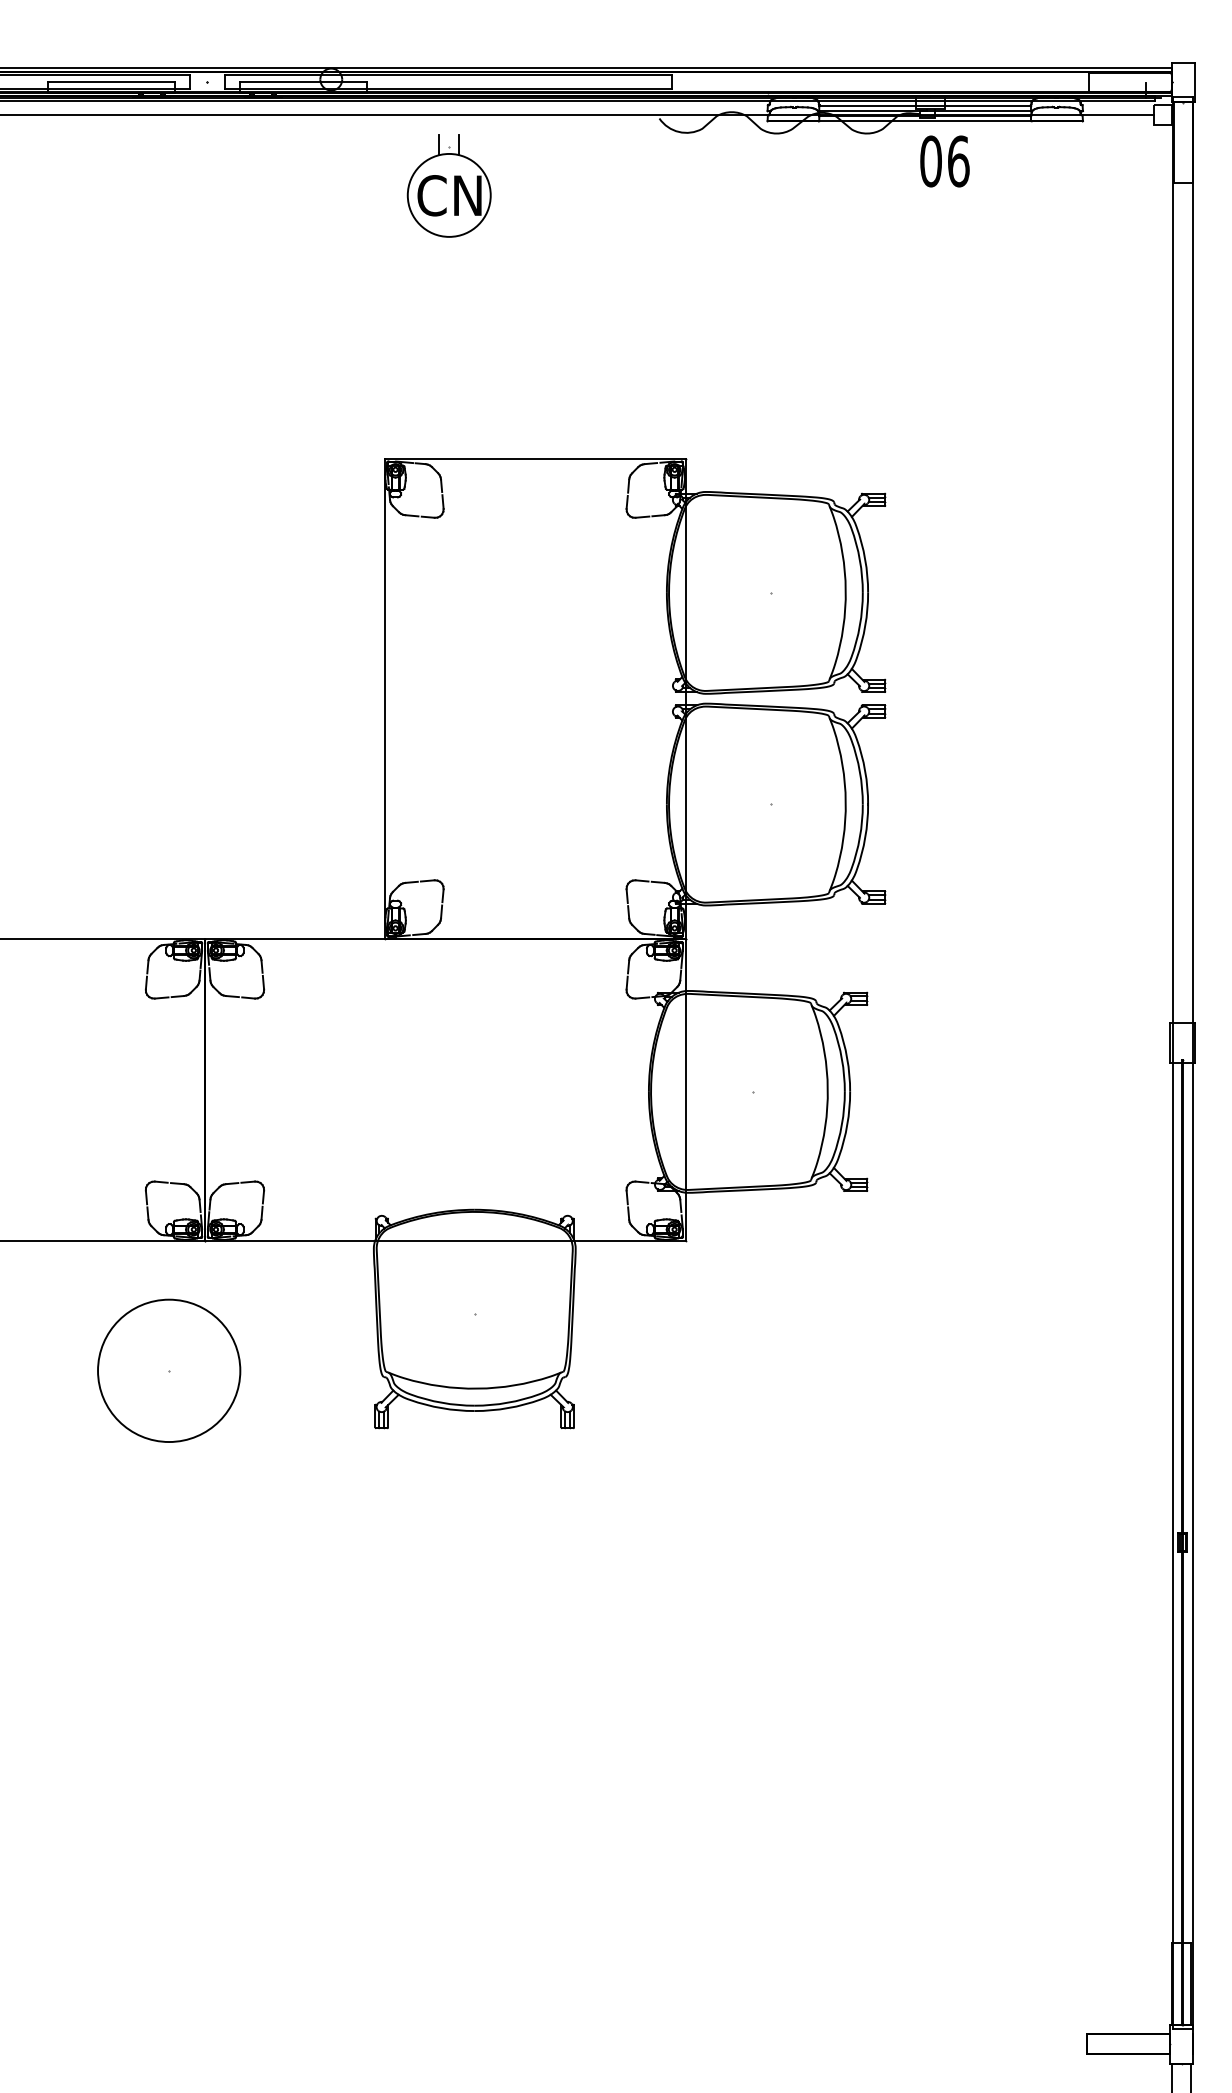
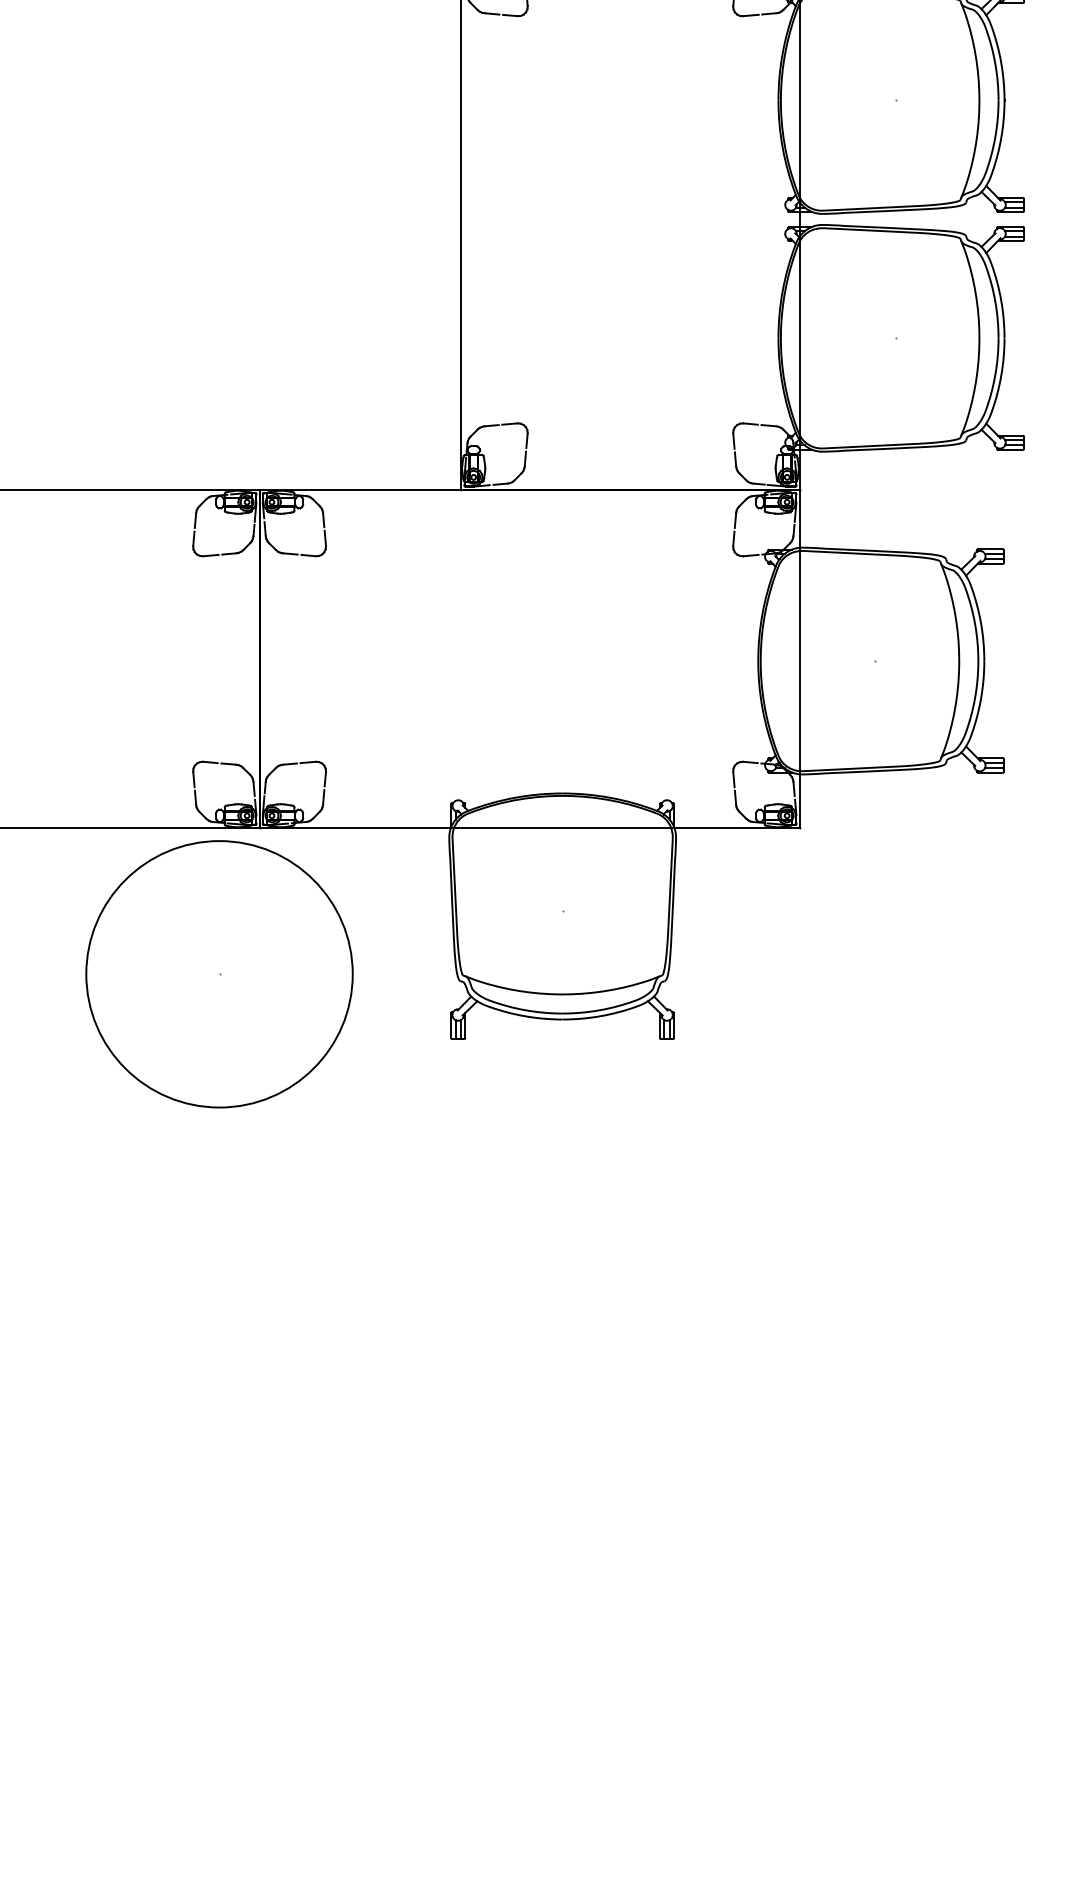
part: (168, 1370) -> (218, 974), size x1.67

